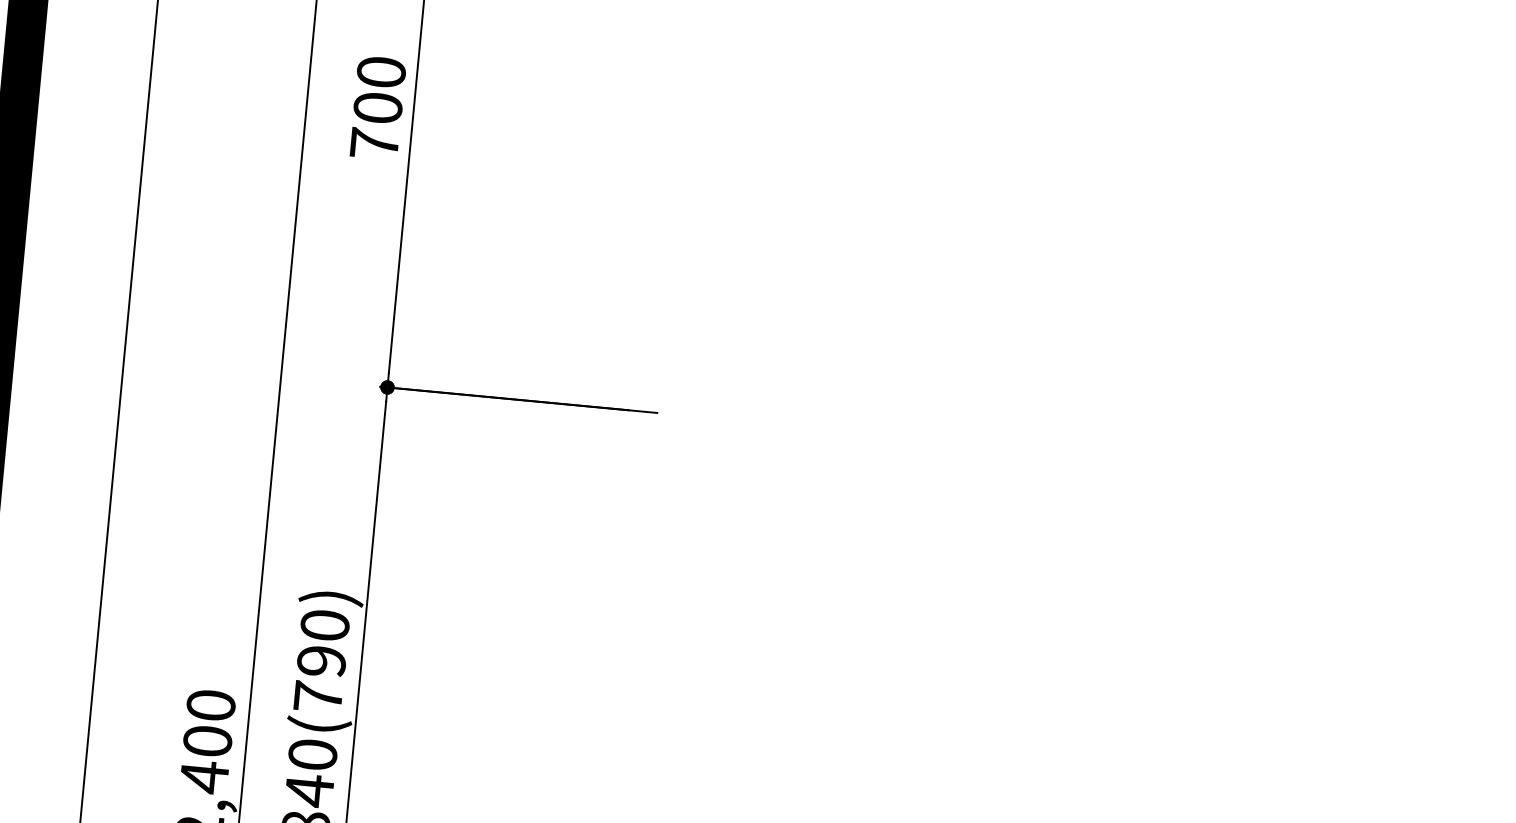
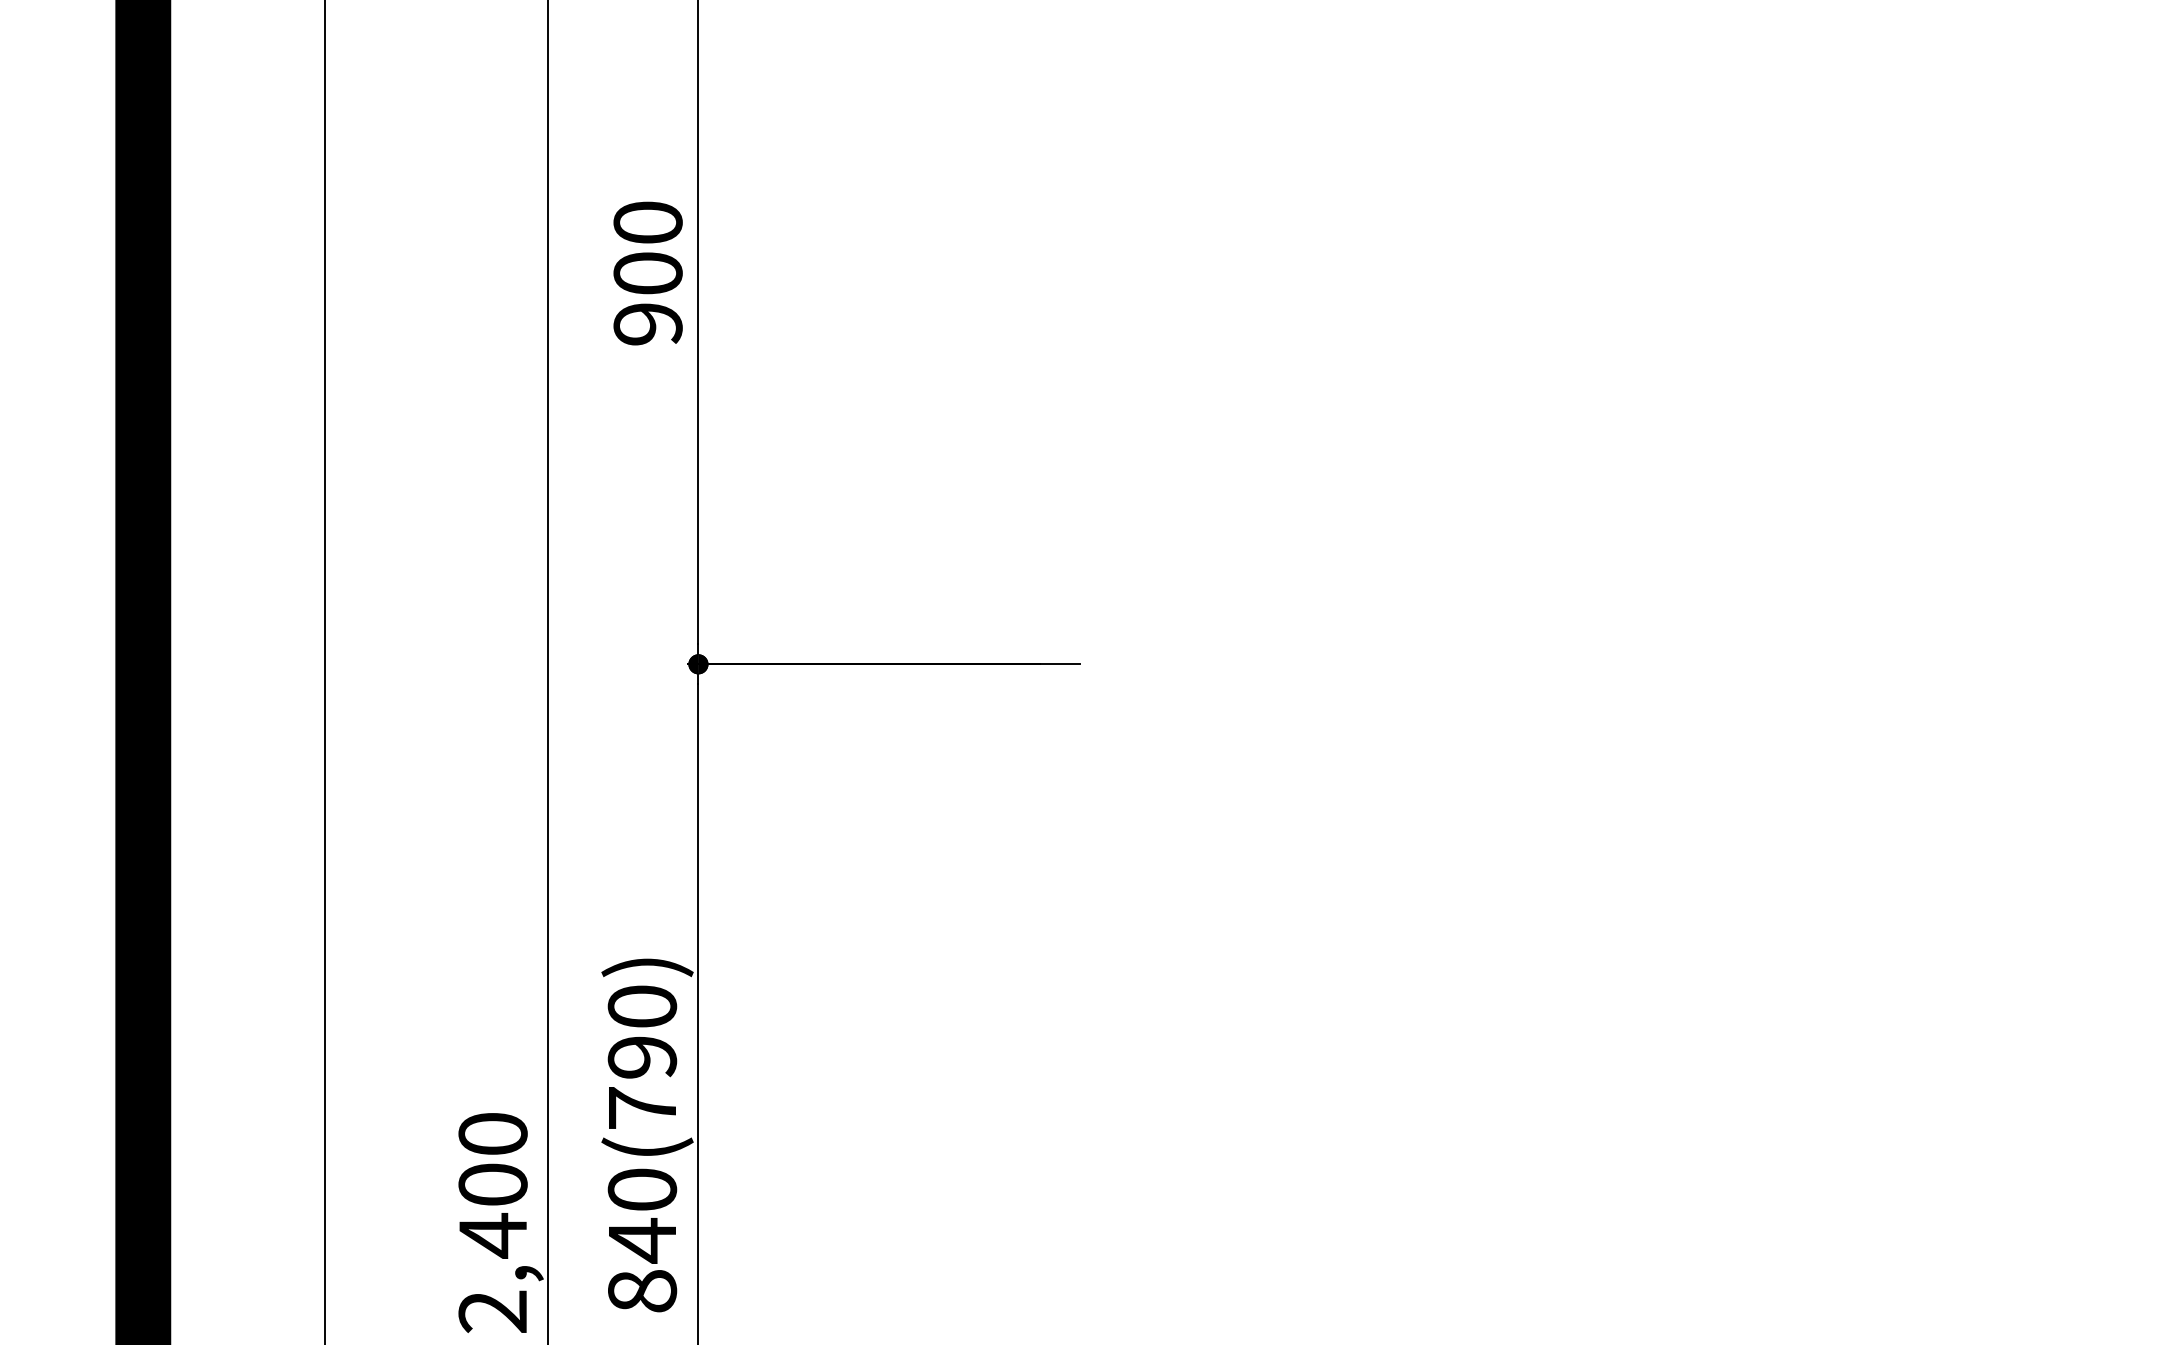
text: (374, 144) -> (647, 324), 700 -> 900

